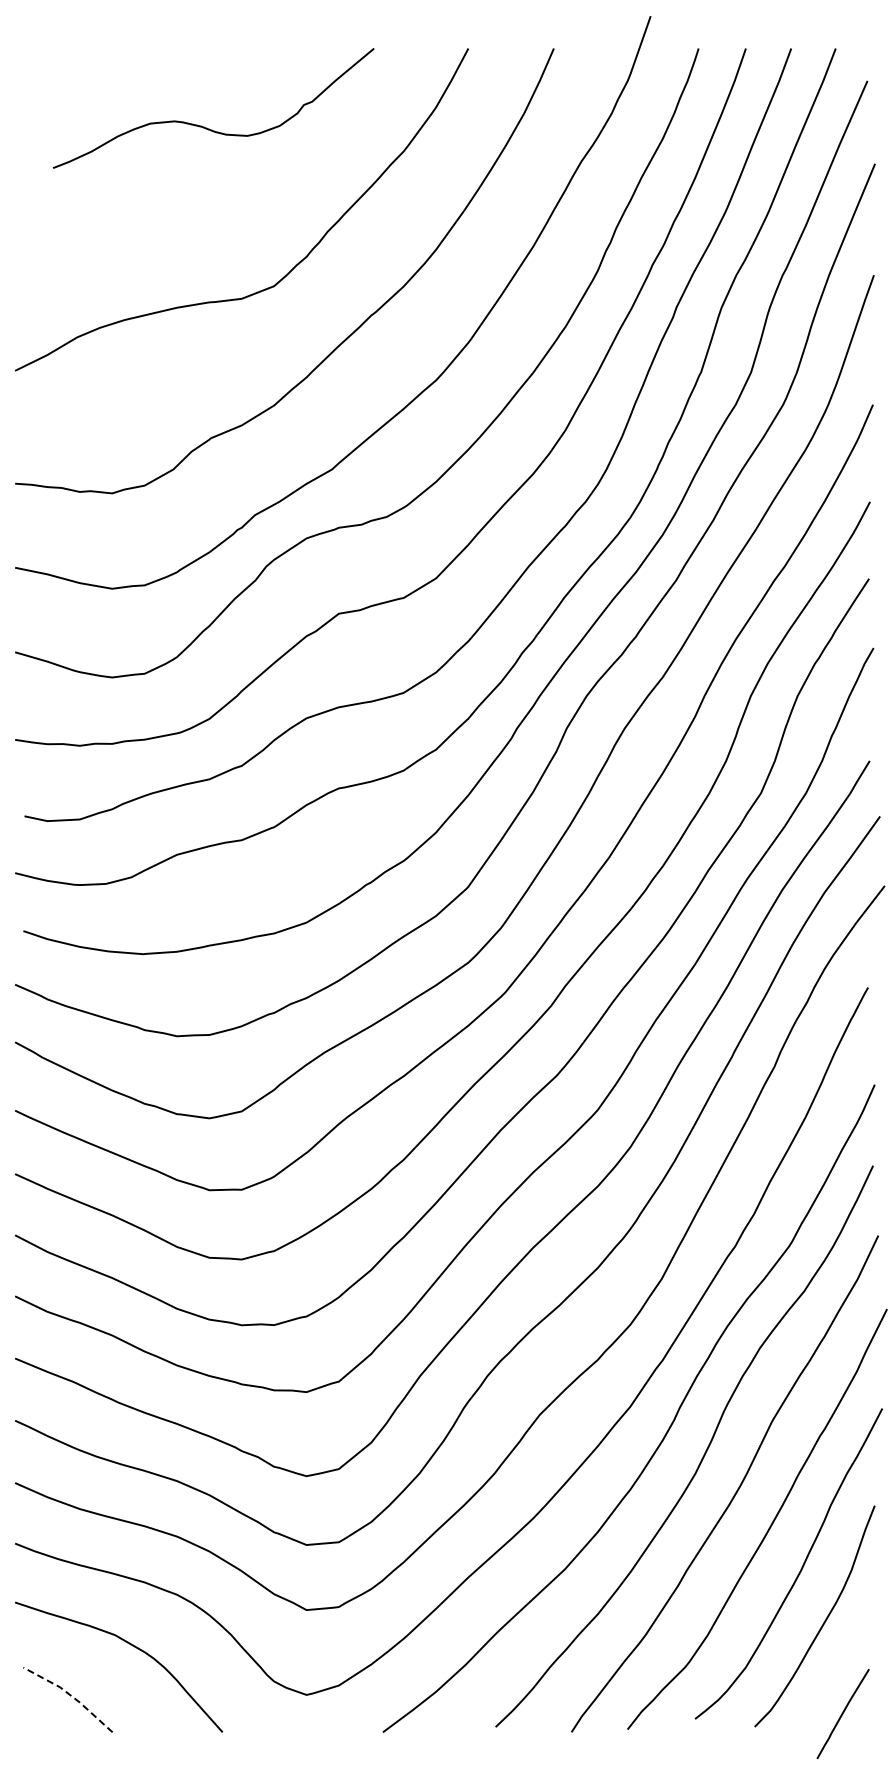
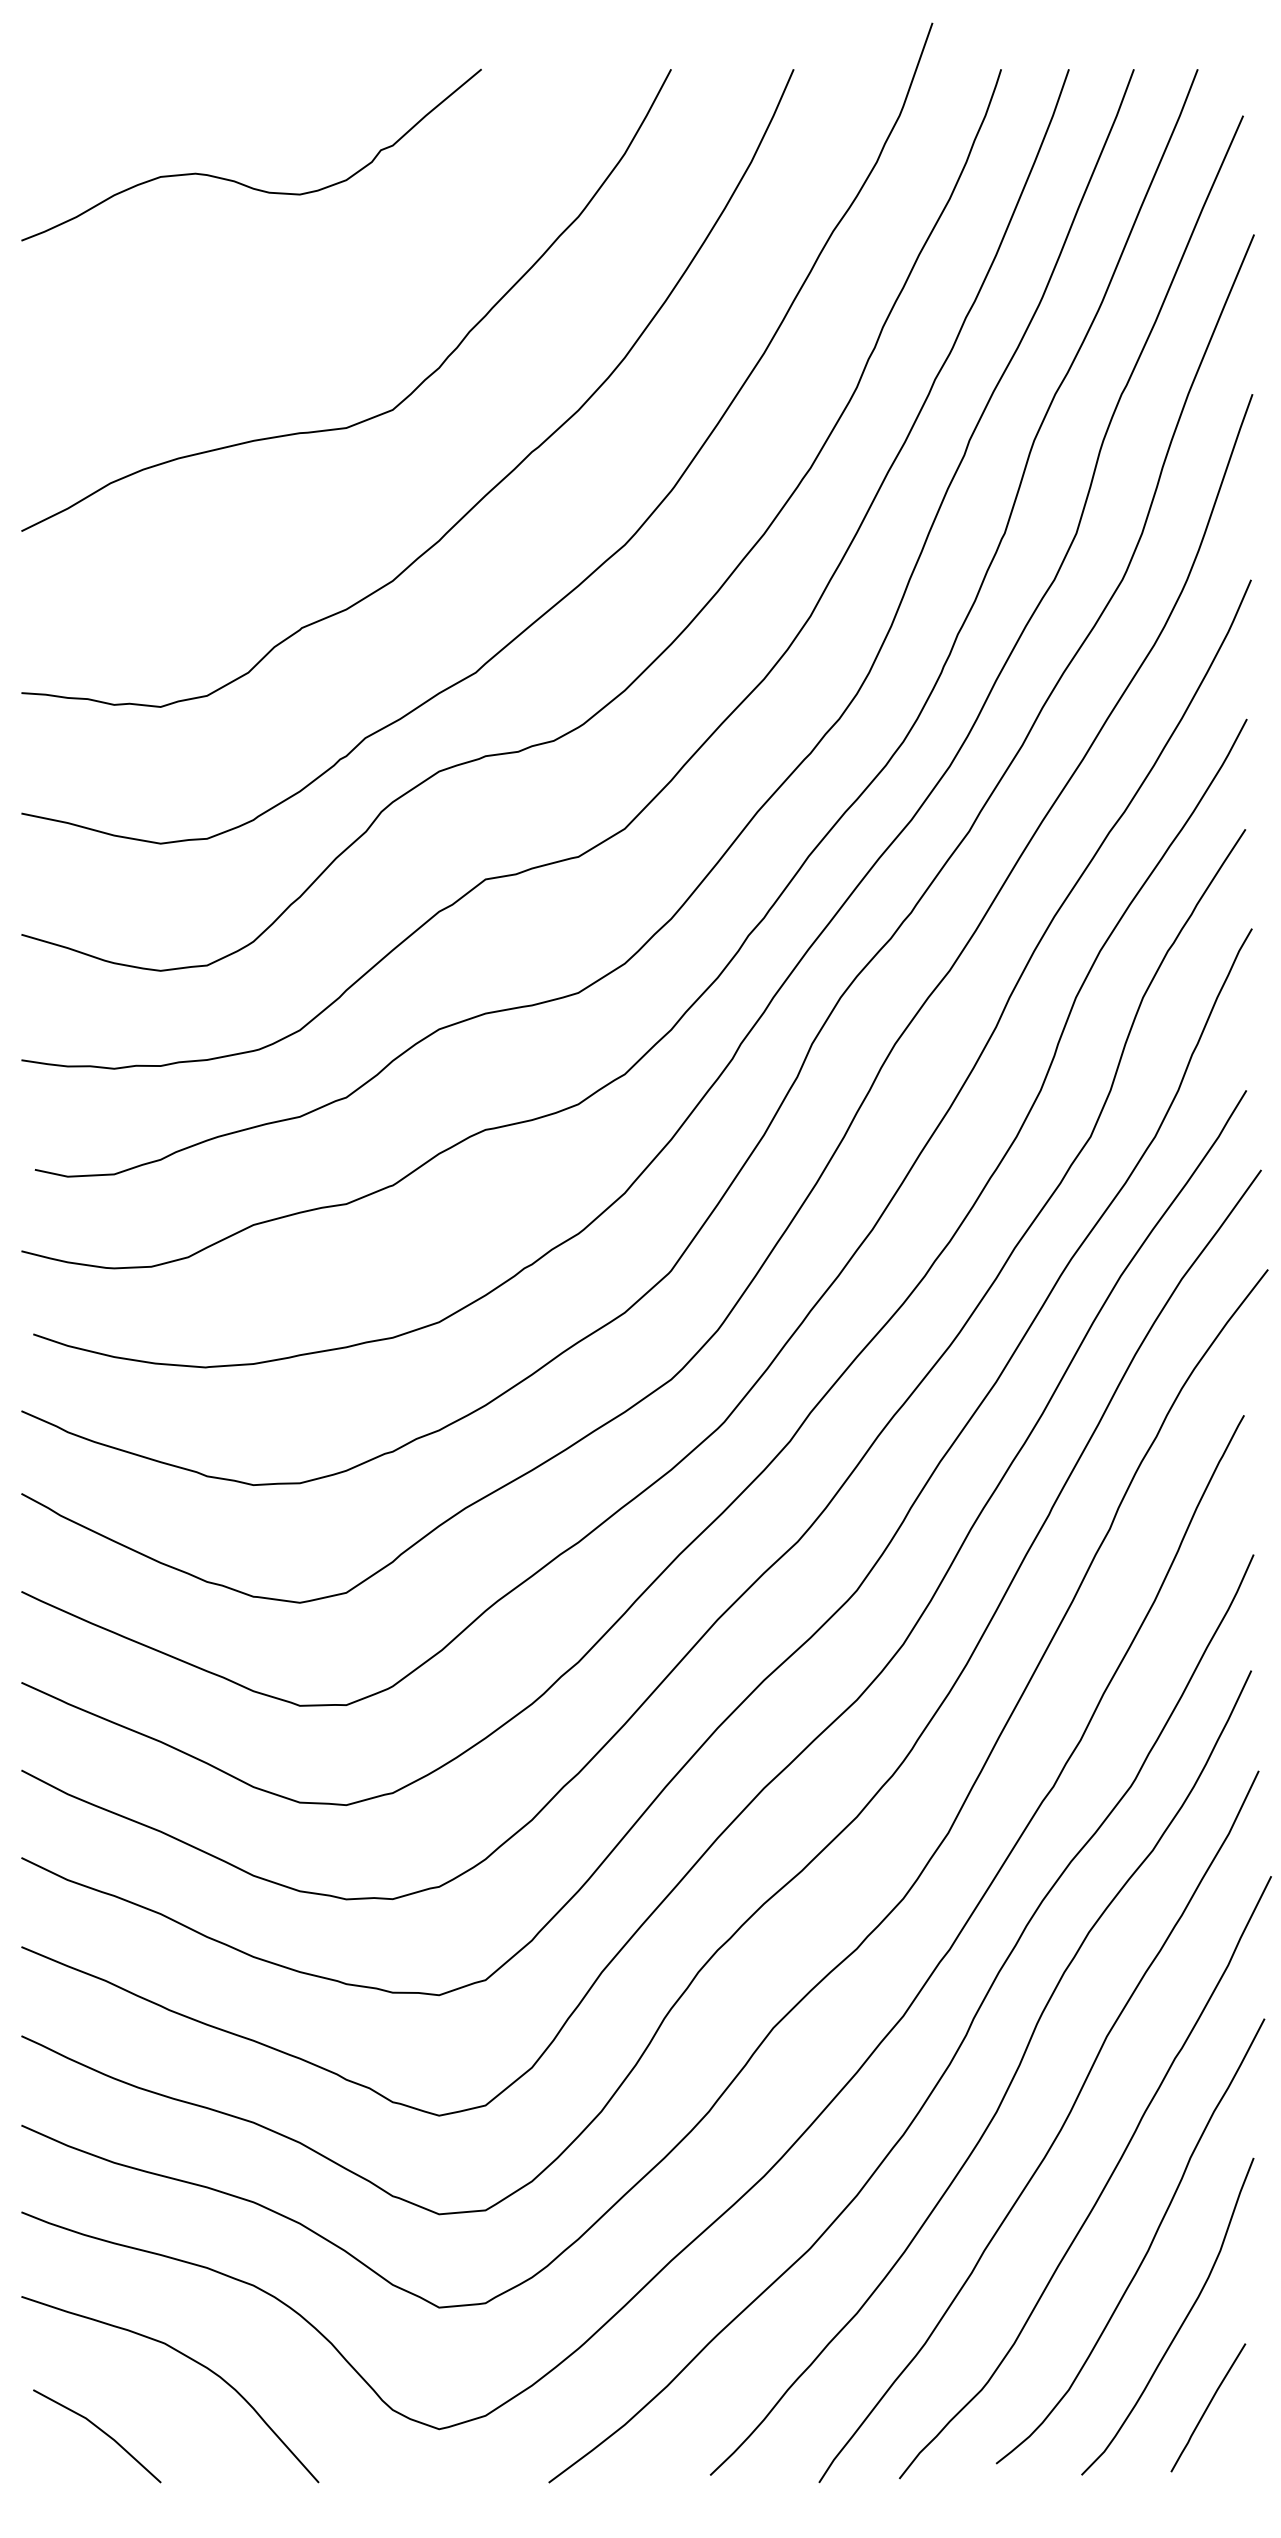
curve: (204, 126) -> (238, 181), moved
line: (71, 1695) -> (102, 2430), dashed -> solid
line: (842, 1713) -> (1207, 2407), moved

